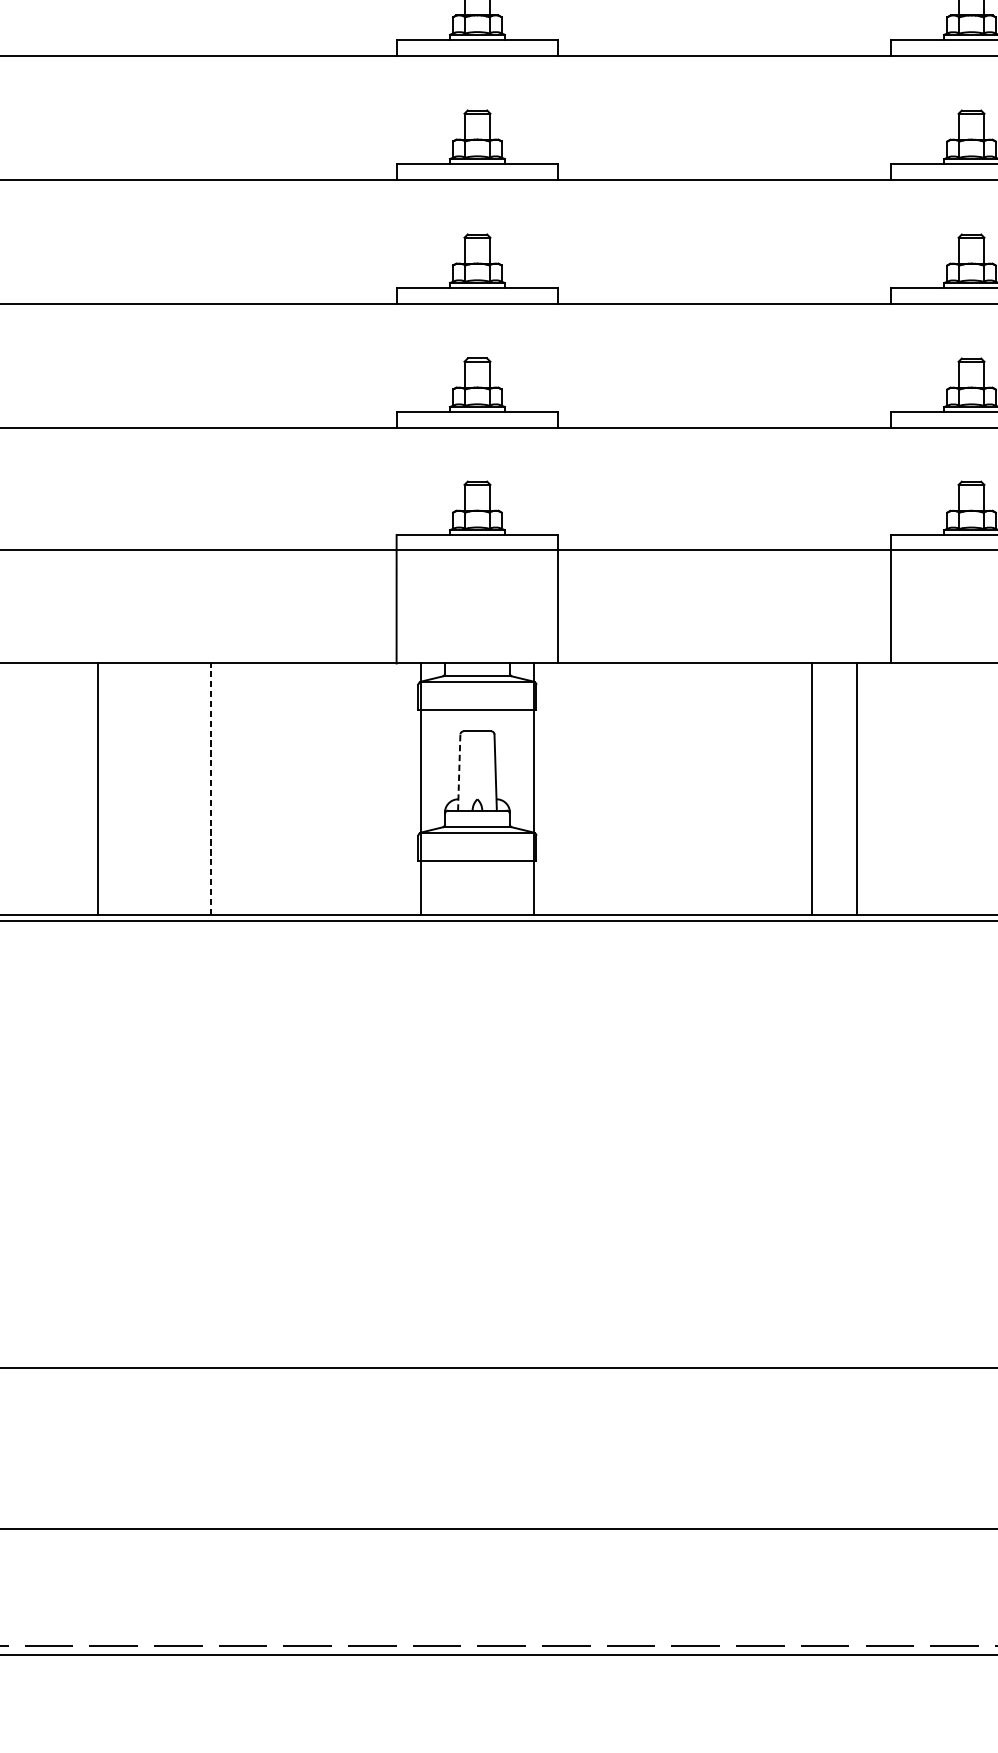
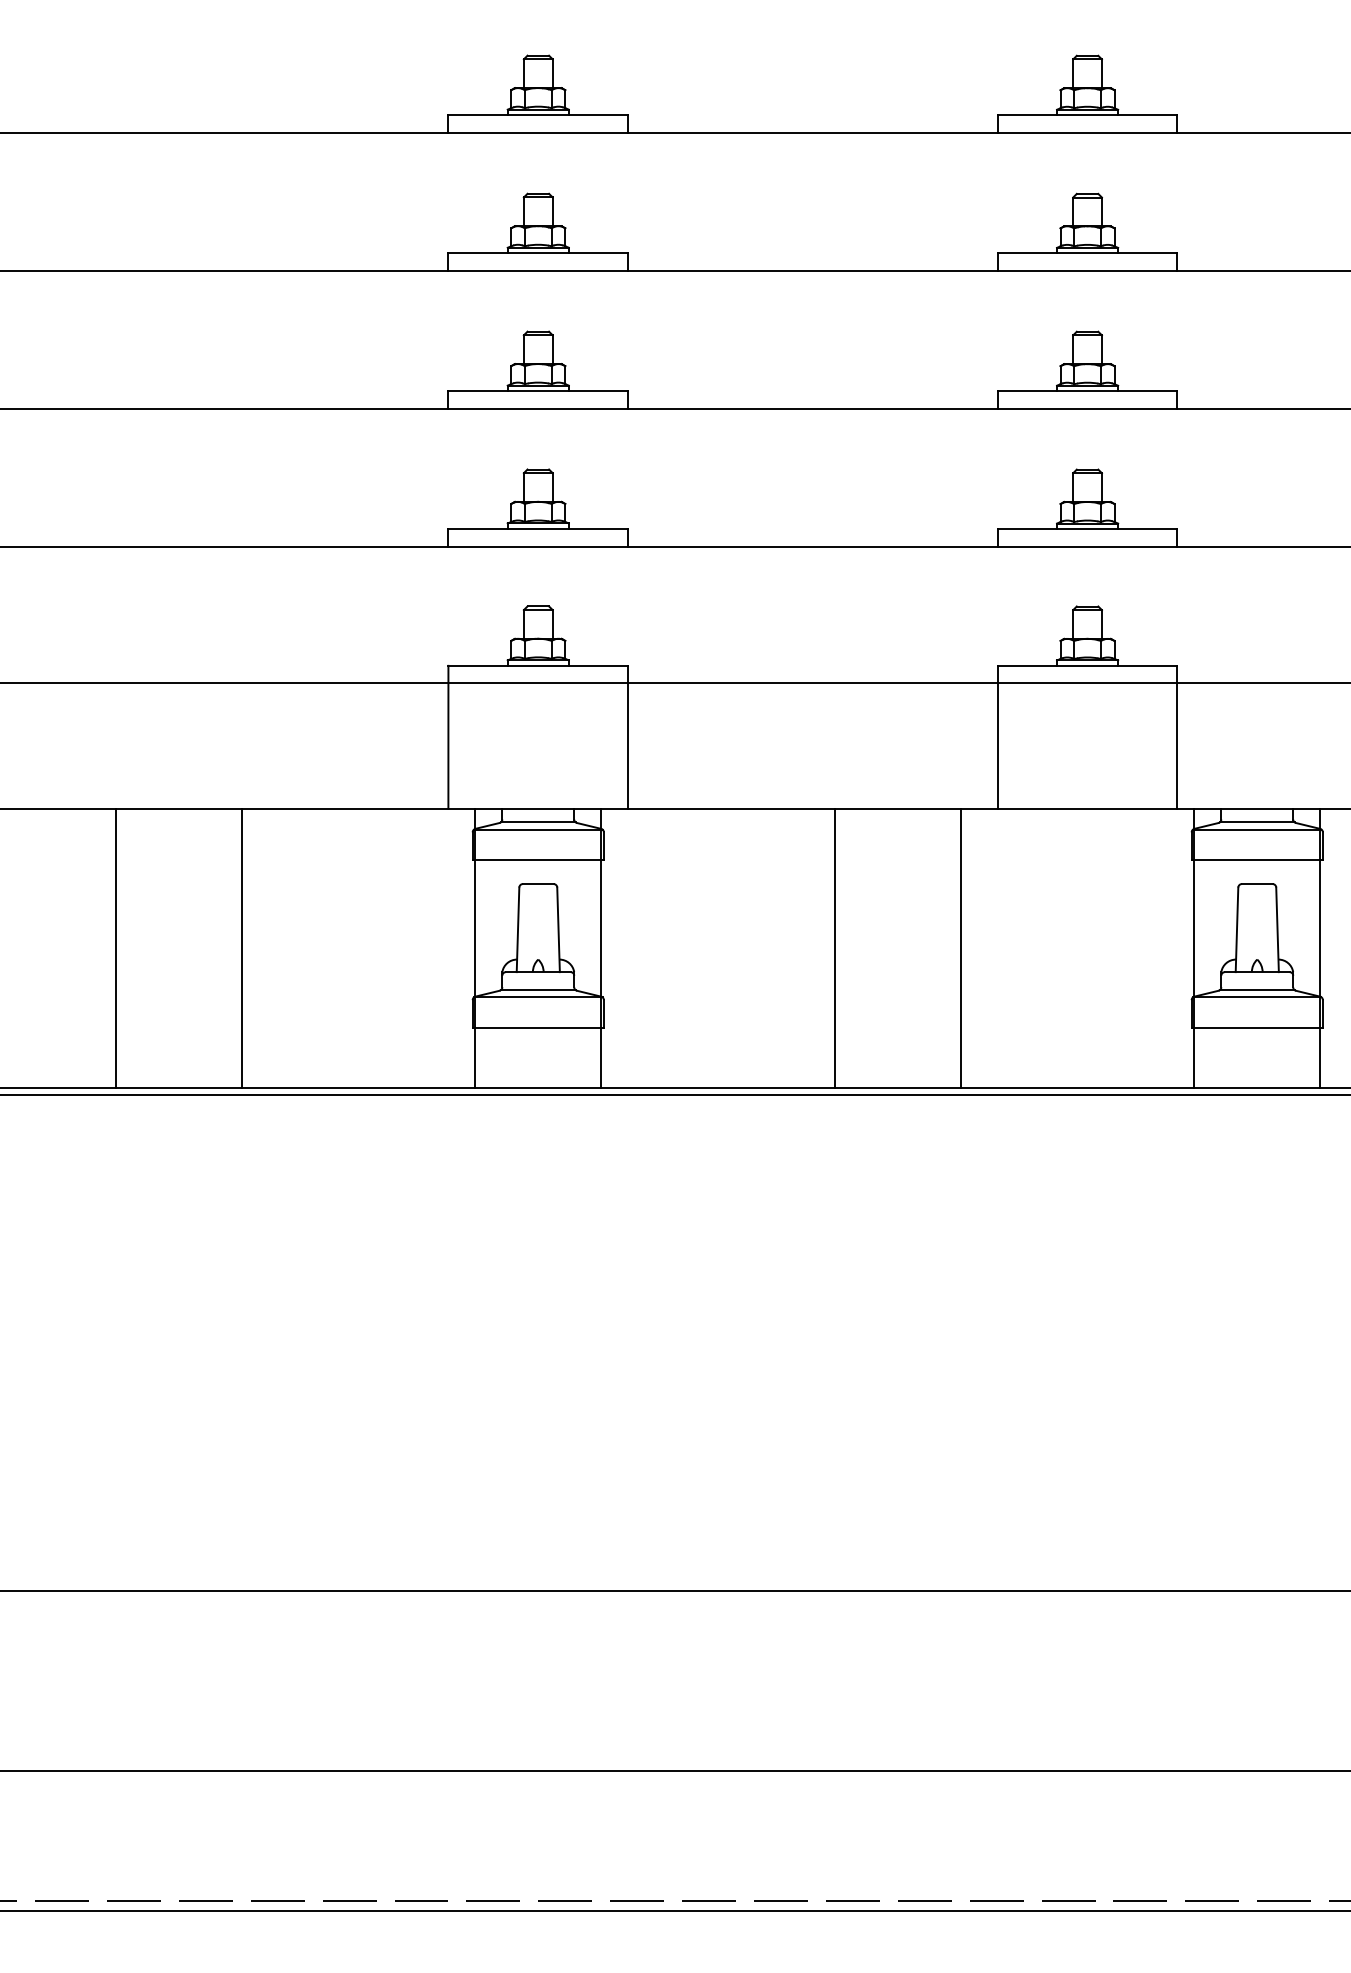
line: (459, 772) -> (518, 929), dashed -> solid
line: (210, 789) -> (241, 948), dashed -> solid
line: (811, 789) -> (834, 948), moved

